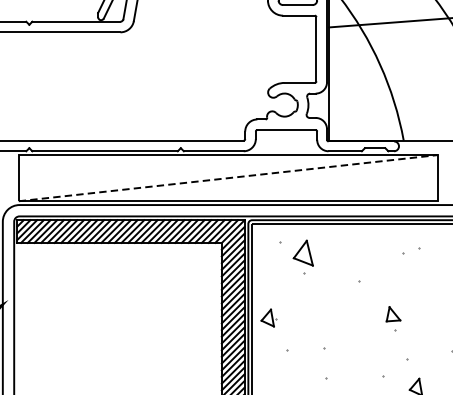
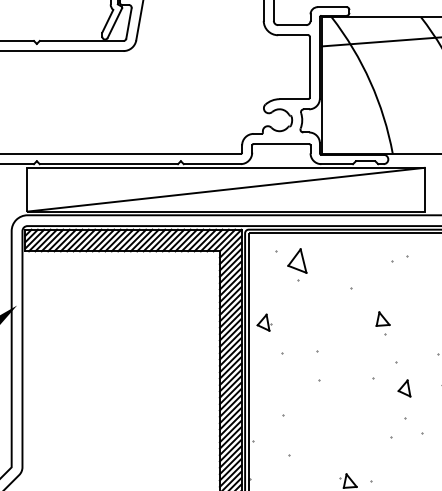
line: (228, 177) -> (226, 189), dashed -> solid

